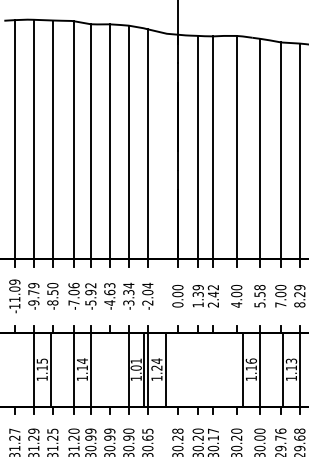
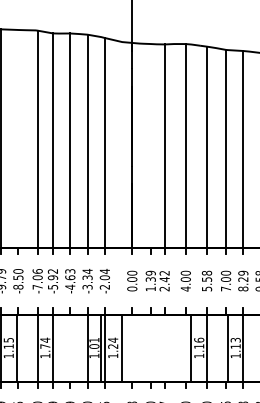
line: (52, 139) -> (18, 138), removed
line: (198, 147) -> (151, 145), removed
text: (82, 367) -> (45, 346), 1.14 -> 1.74

